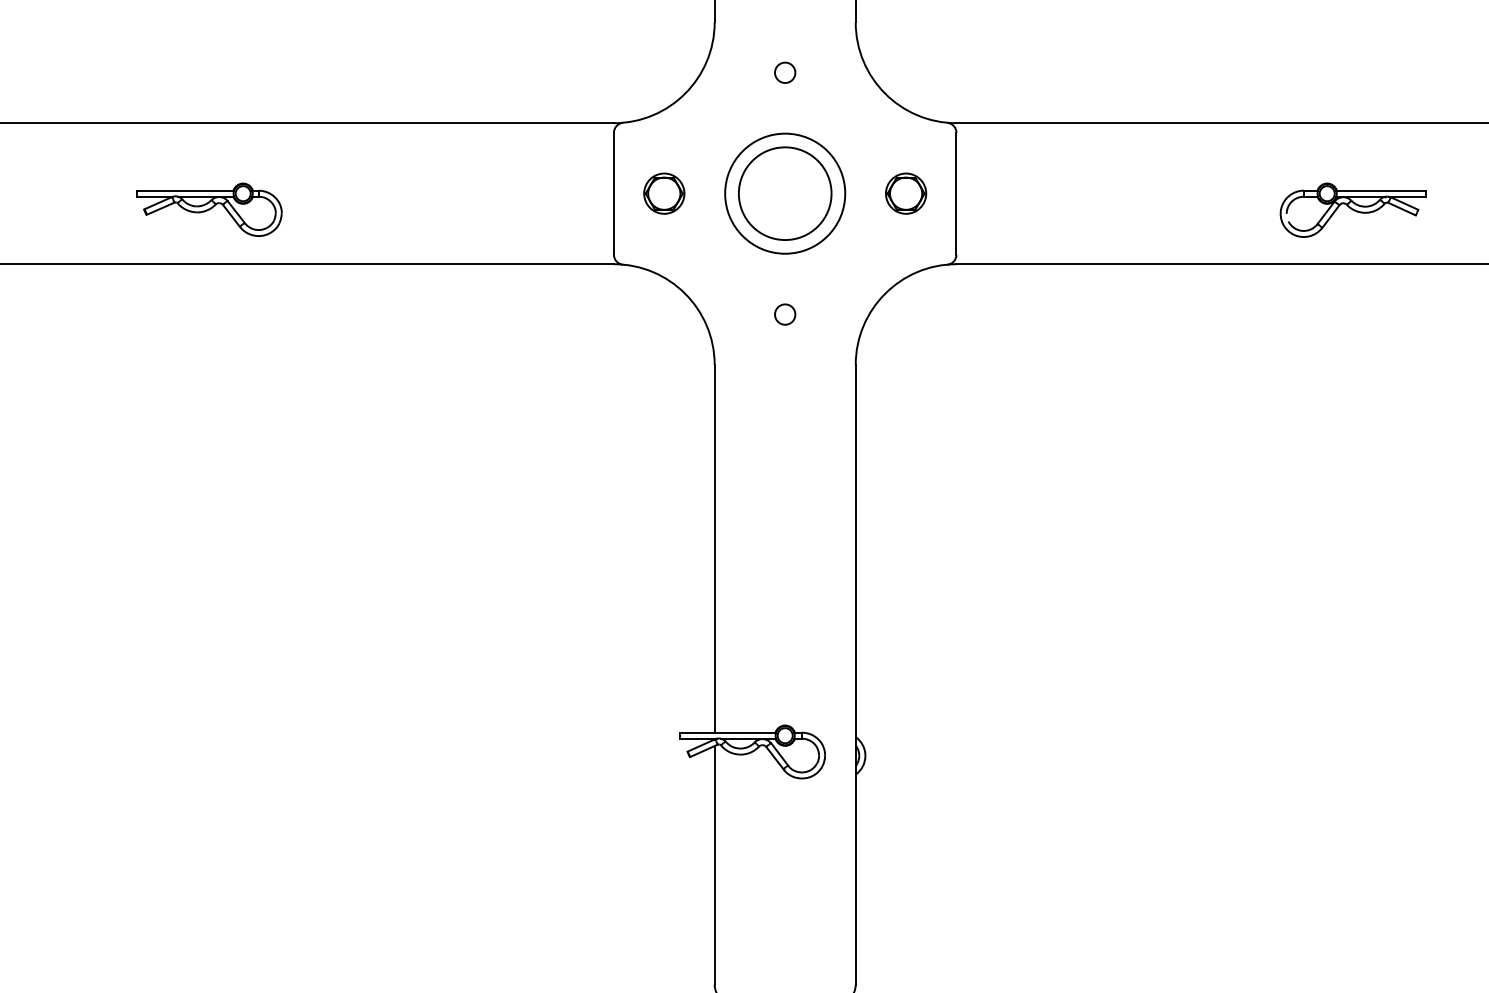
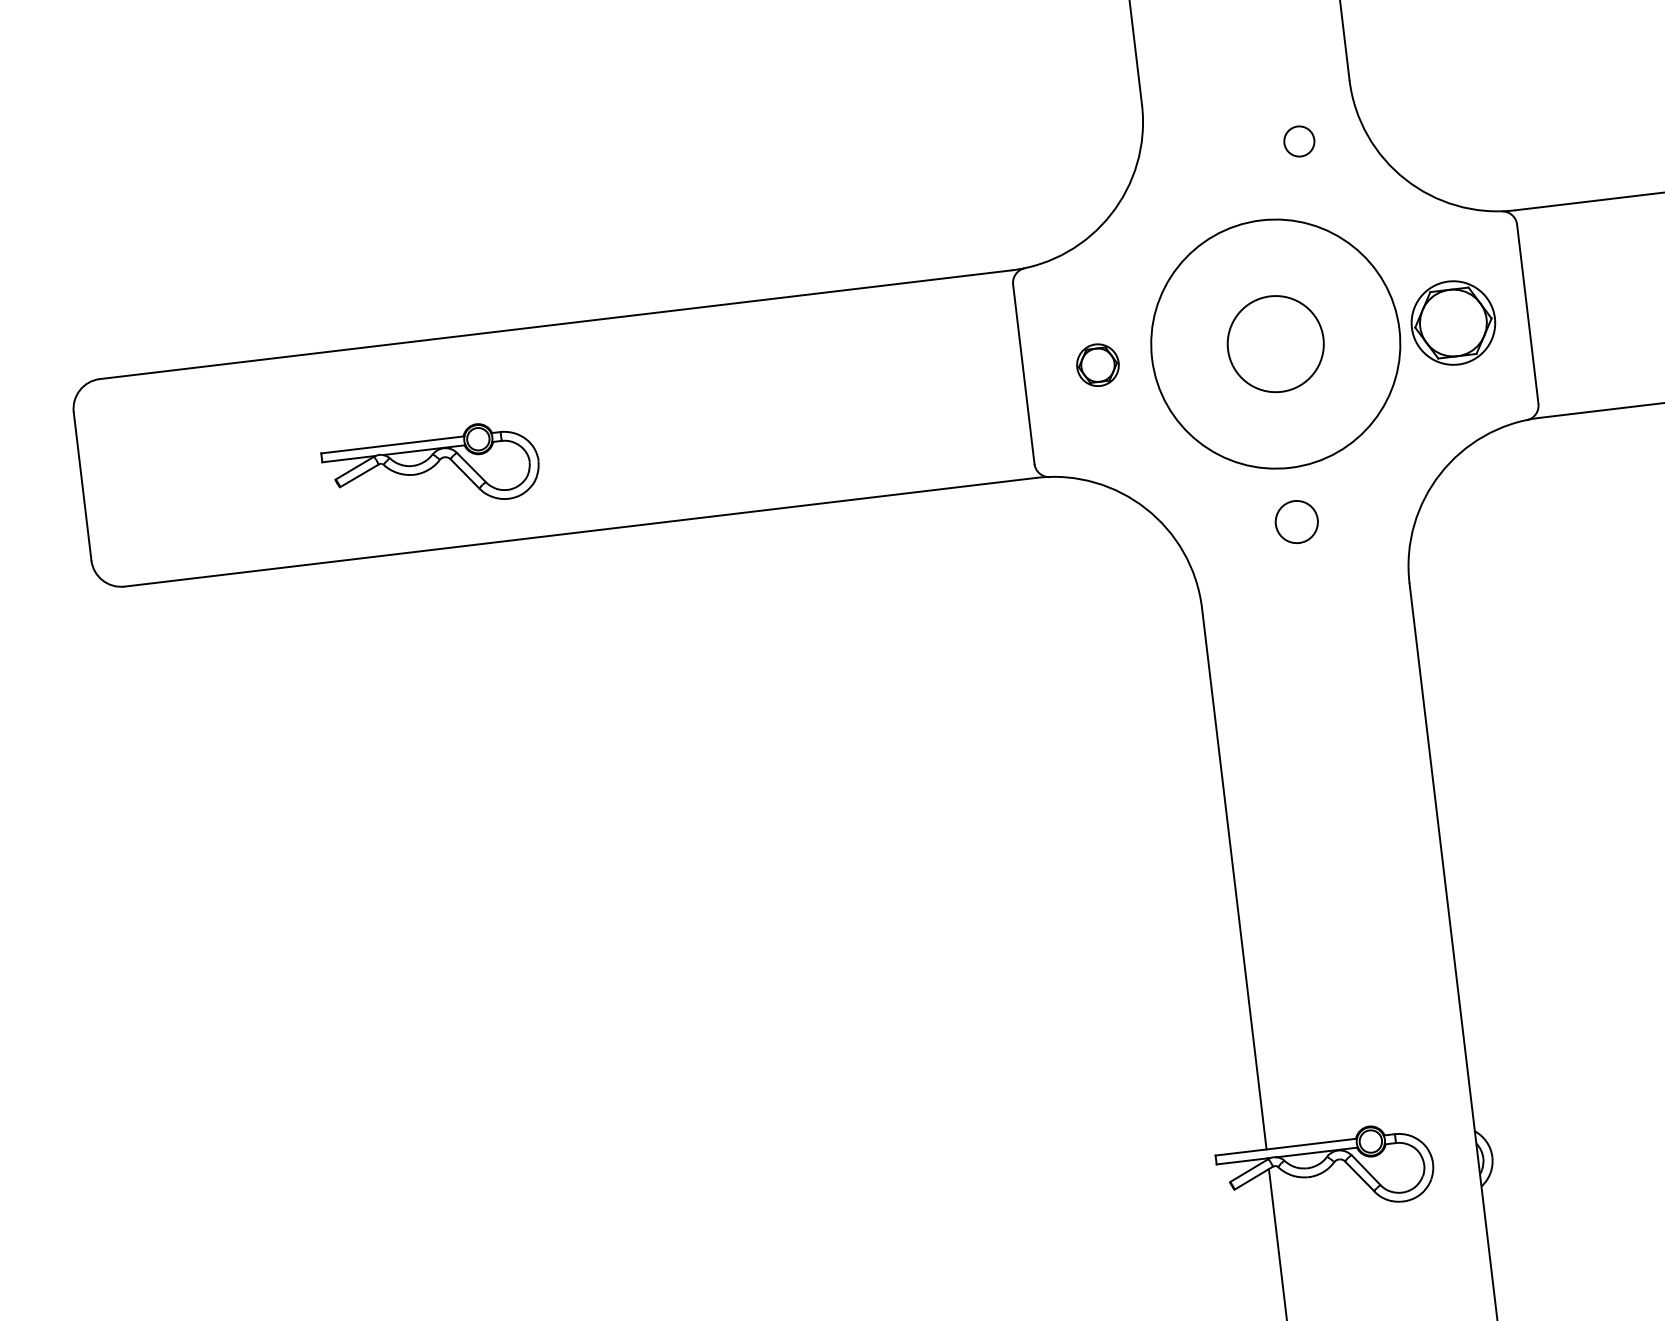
circle: (785, 72) -> (1299, 140), moved
part: (664, 193) -> (1098, 364), size x0.7
circle: (784, 193) -> (1274, 343), size x0.7
circle: (785, 193) -> (1276, 343), size x1.4
part: (906, 193) -> (1454, 322), size x1.4
circle: (785, 314) -> (1297, 521), size x1.4

